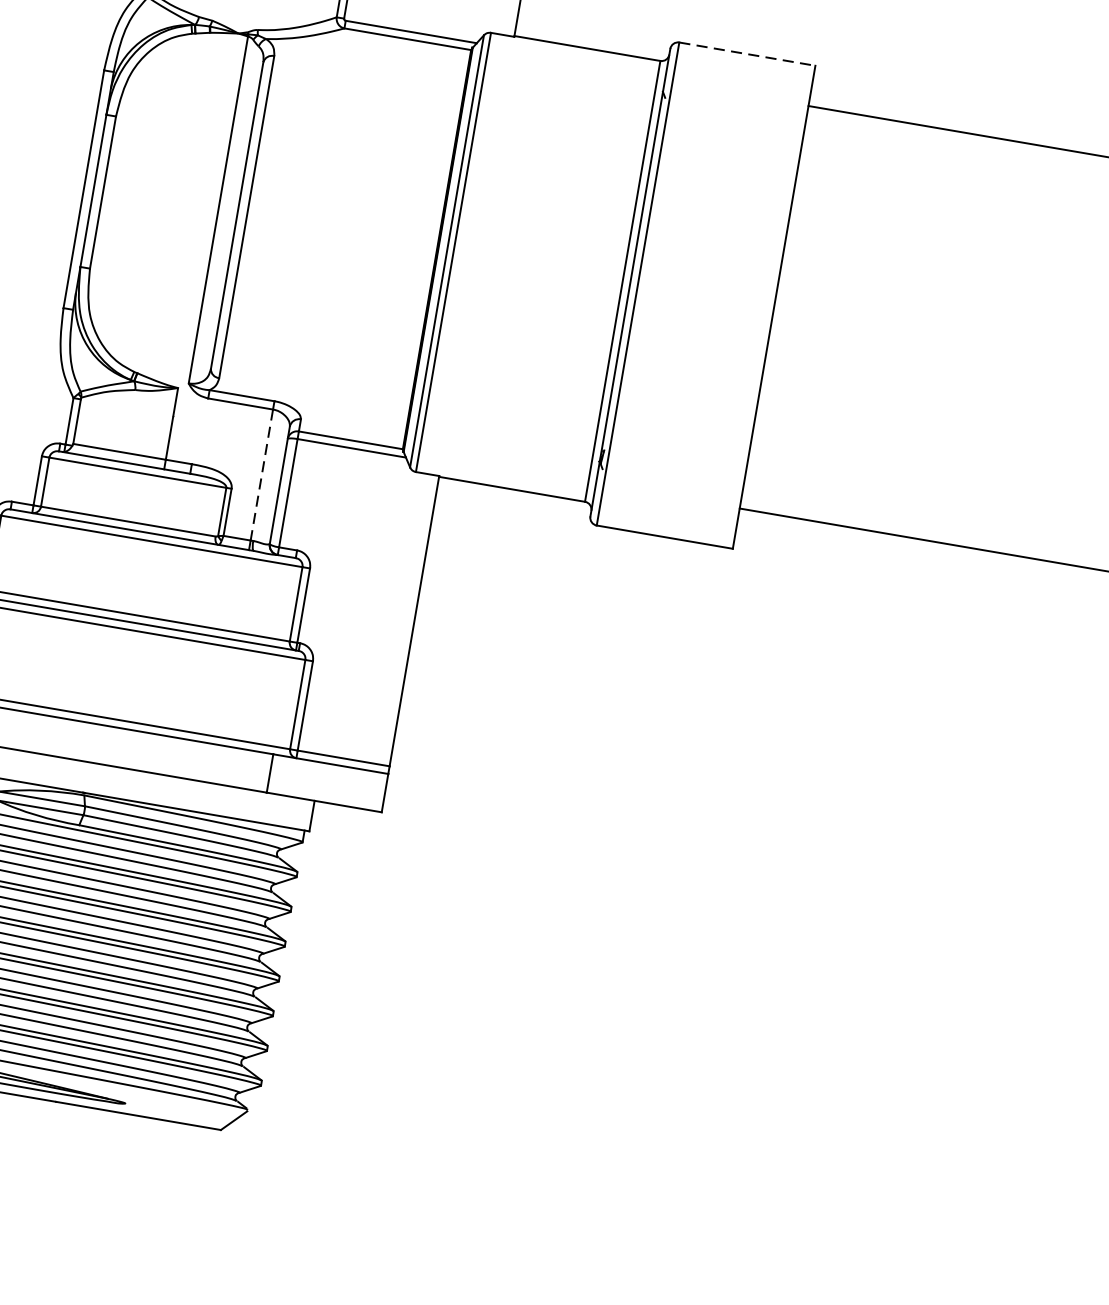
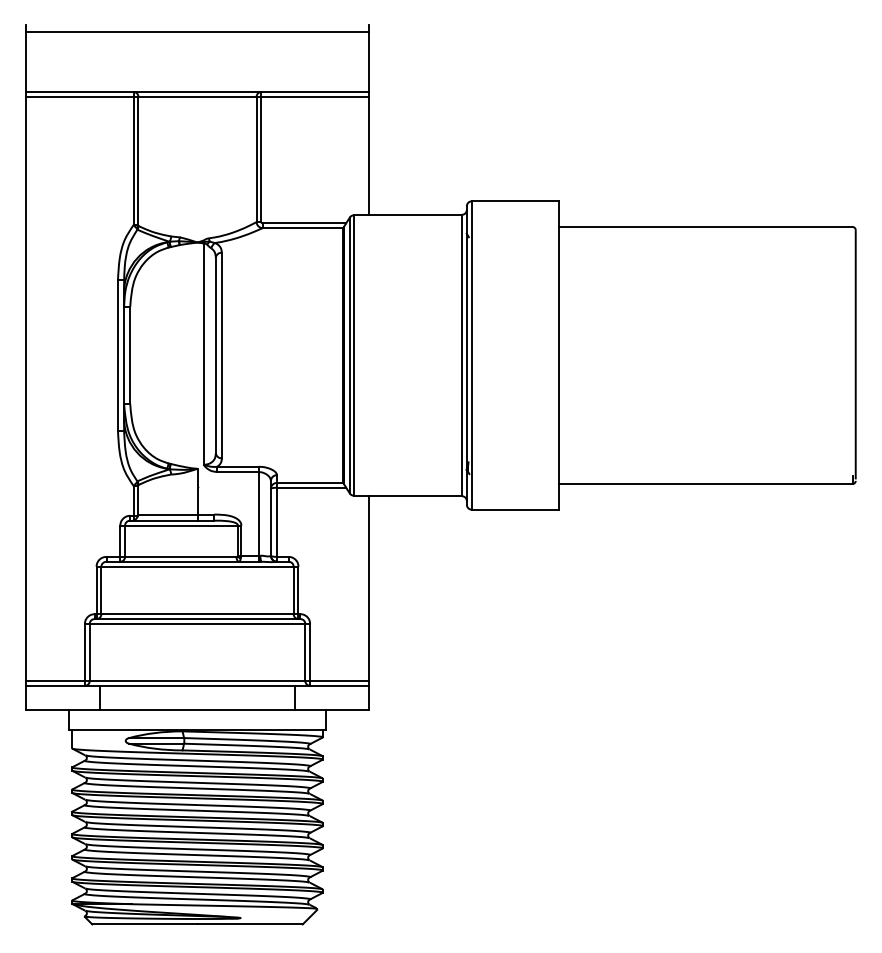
line: (747, 54) -> (515, 201), dashed -> solid
line: (261, 474) -> (258, 513), dashed -> solid

